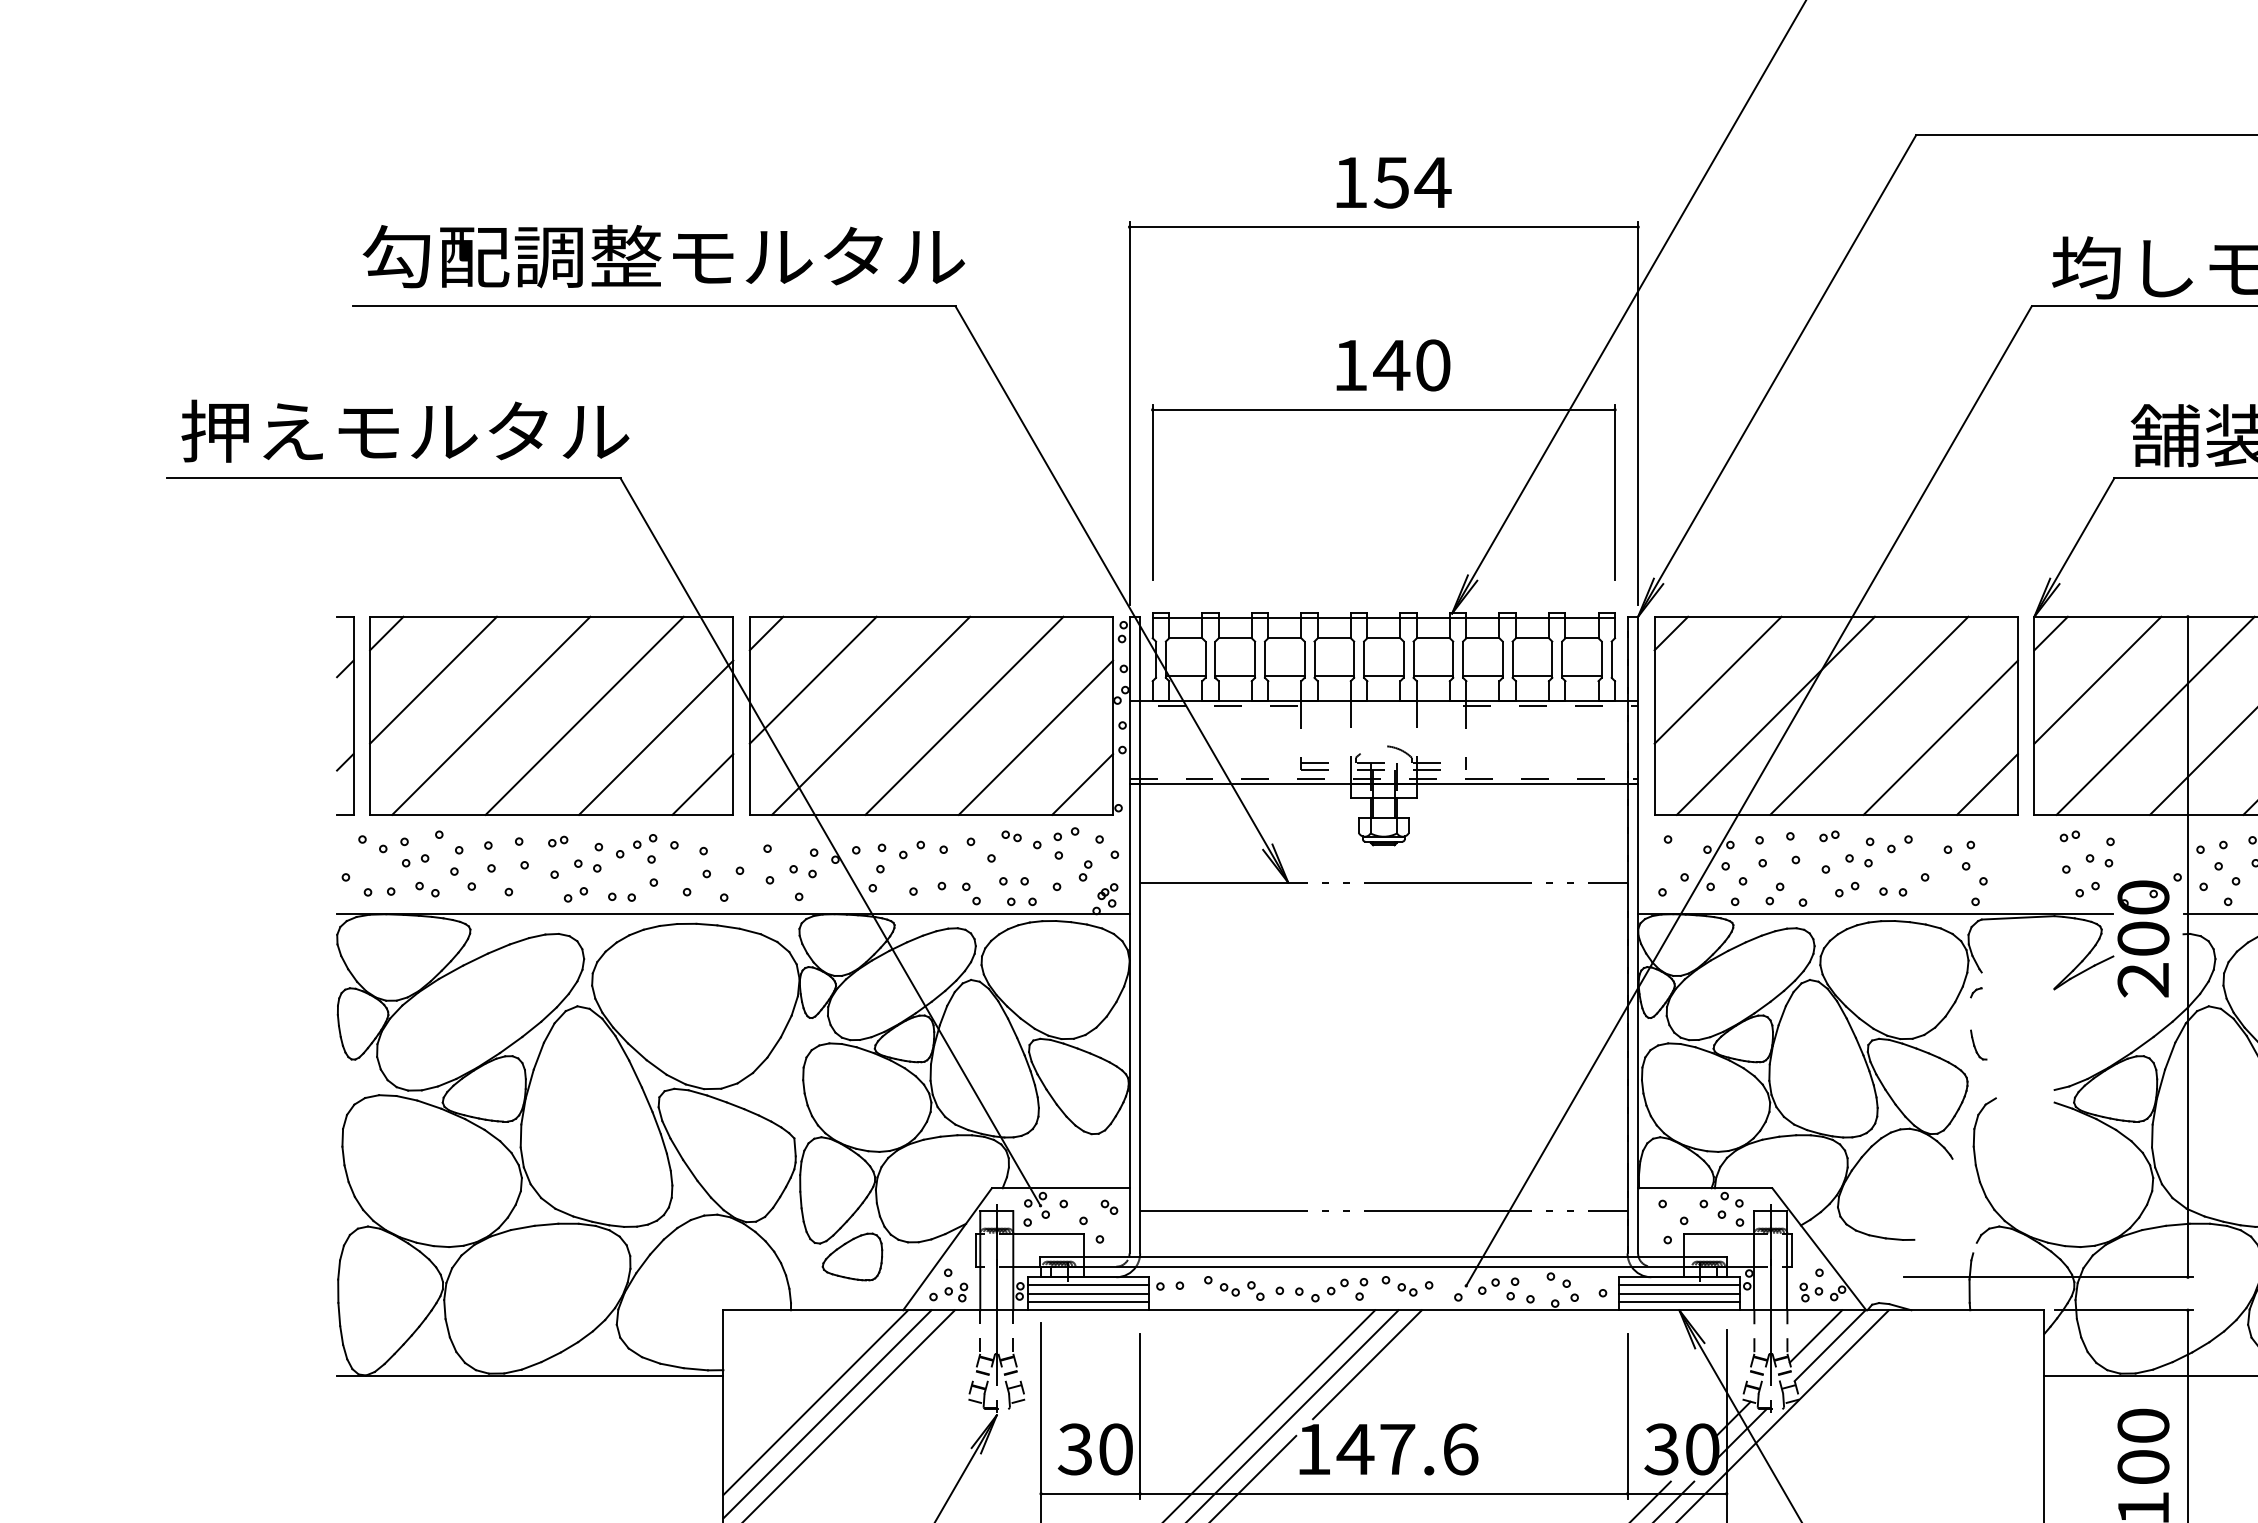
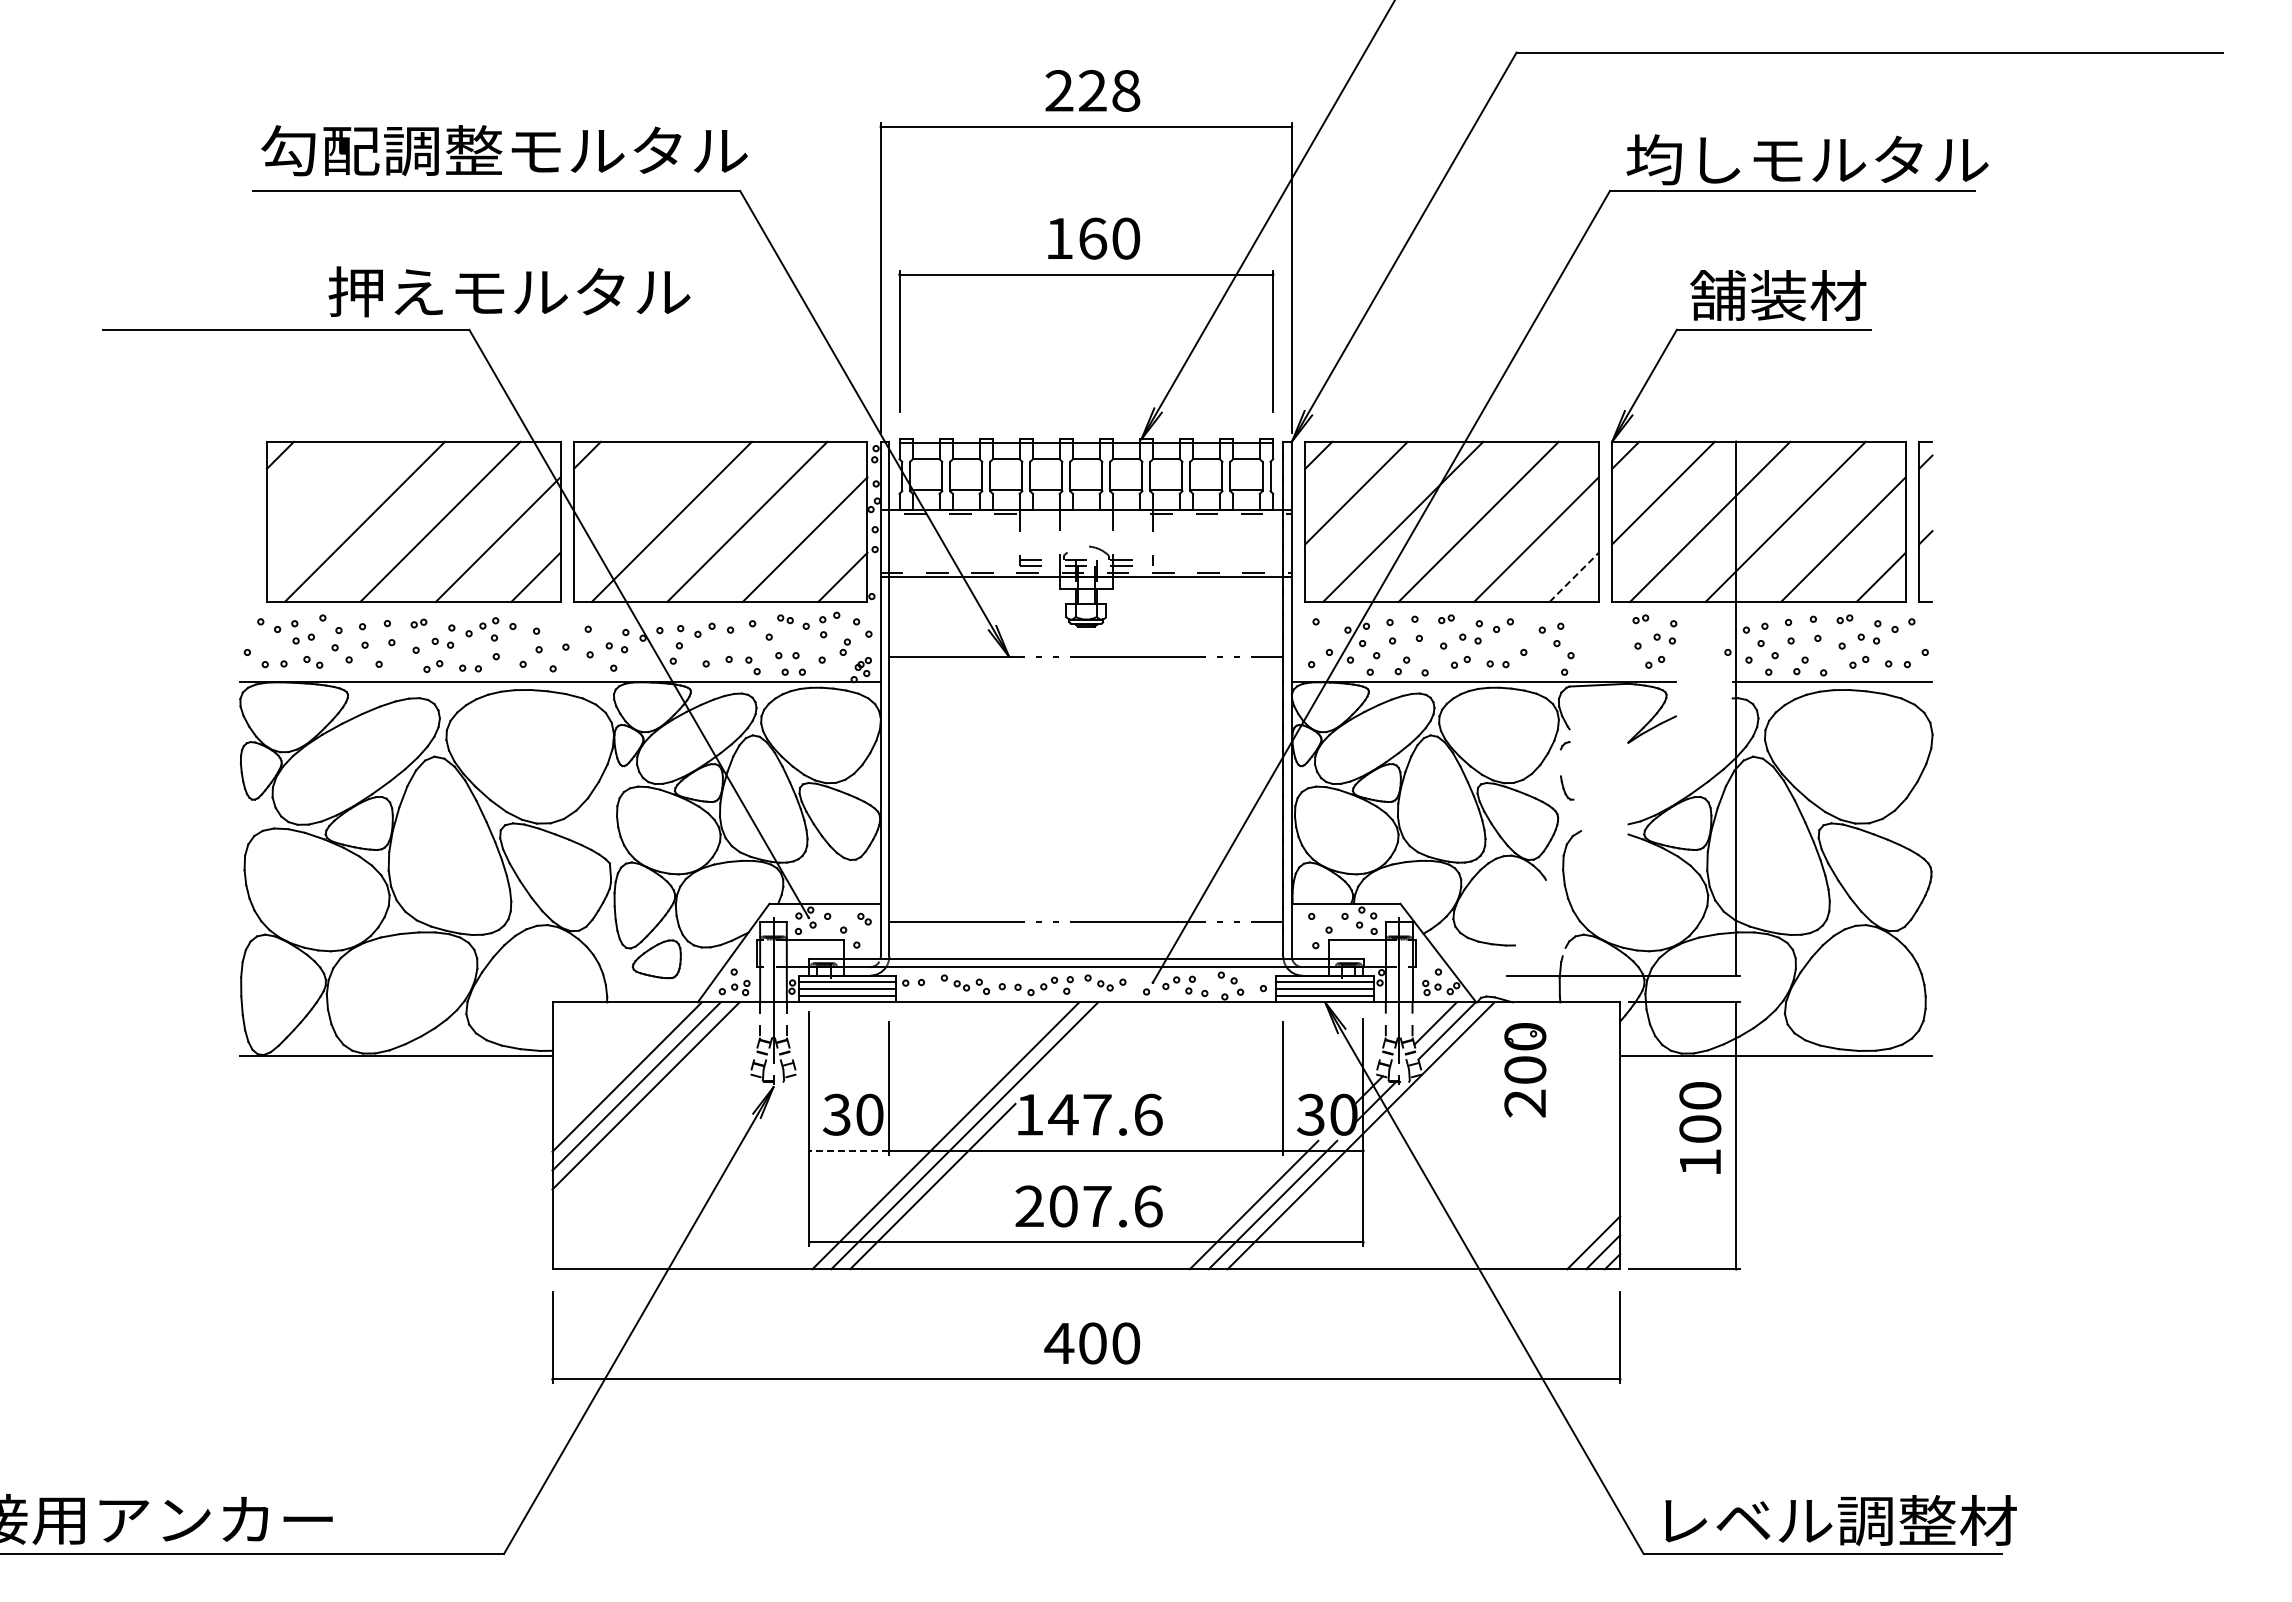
text: (1392, 182) -> (1093, 90), 154 -> 228
text: (1391, 365) -> (1092, 238), 140 -> 160
text: (405, 430) -> (509, 291), moved
line: (432, 679) -> (317, 492), removed
line: (812, 679) -> (624, 492), removed
part: (353, 715) -> (253, 521), removed
line: (1987, 784) -> (1574, 577), solid -> dashed
part: (2143, 939) -> (1525, 1070), moved
line: (1367, 1364) -> (1073, 1046), removed
line: (1089, 1493) -> (848, 1150), solid -> dashed

